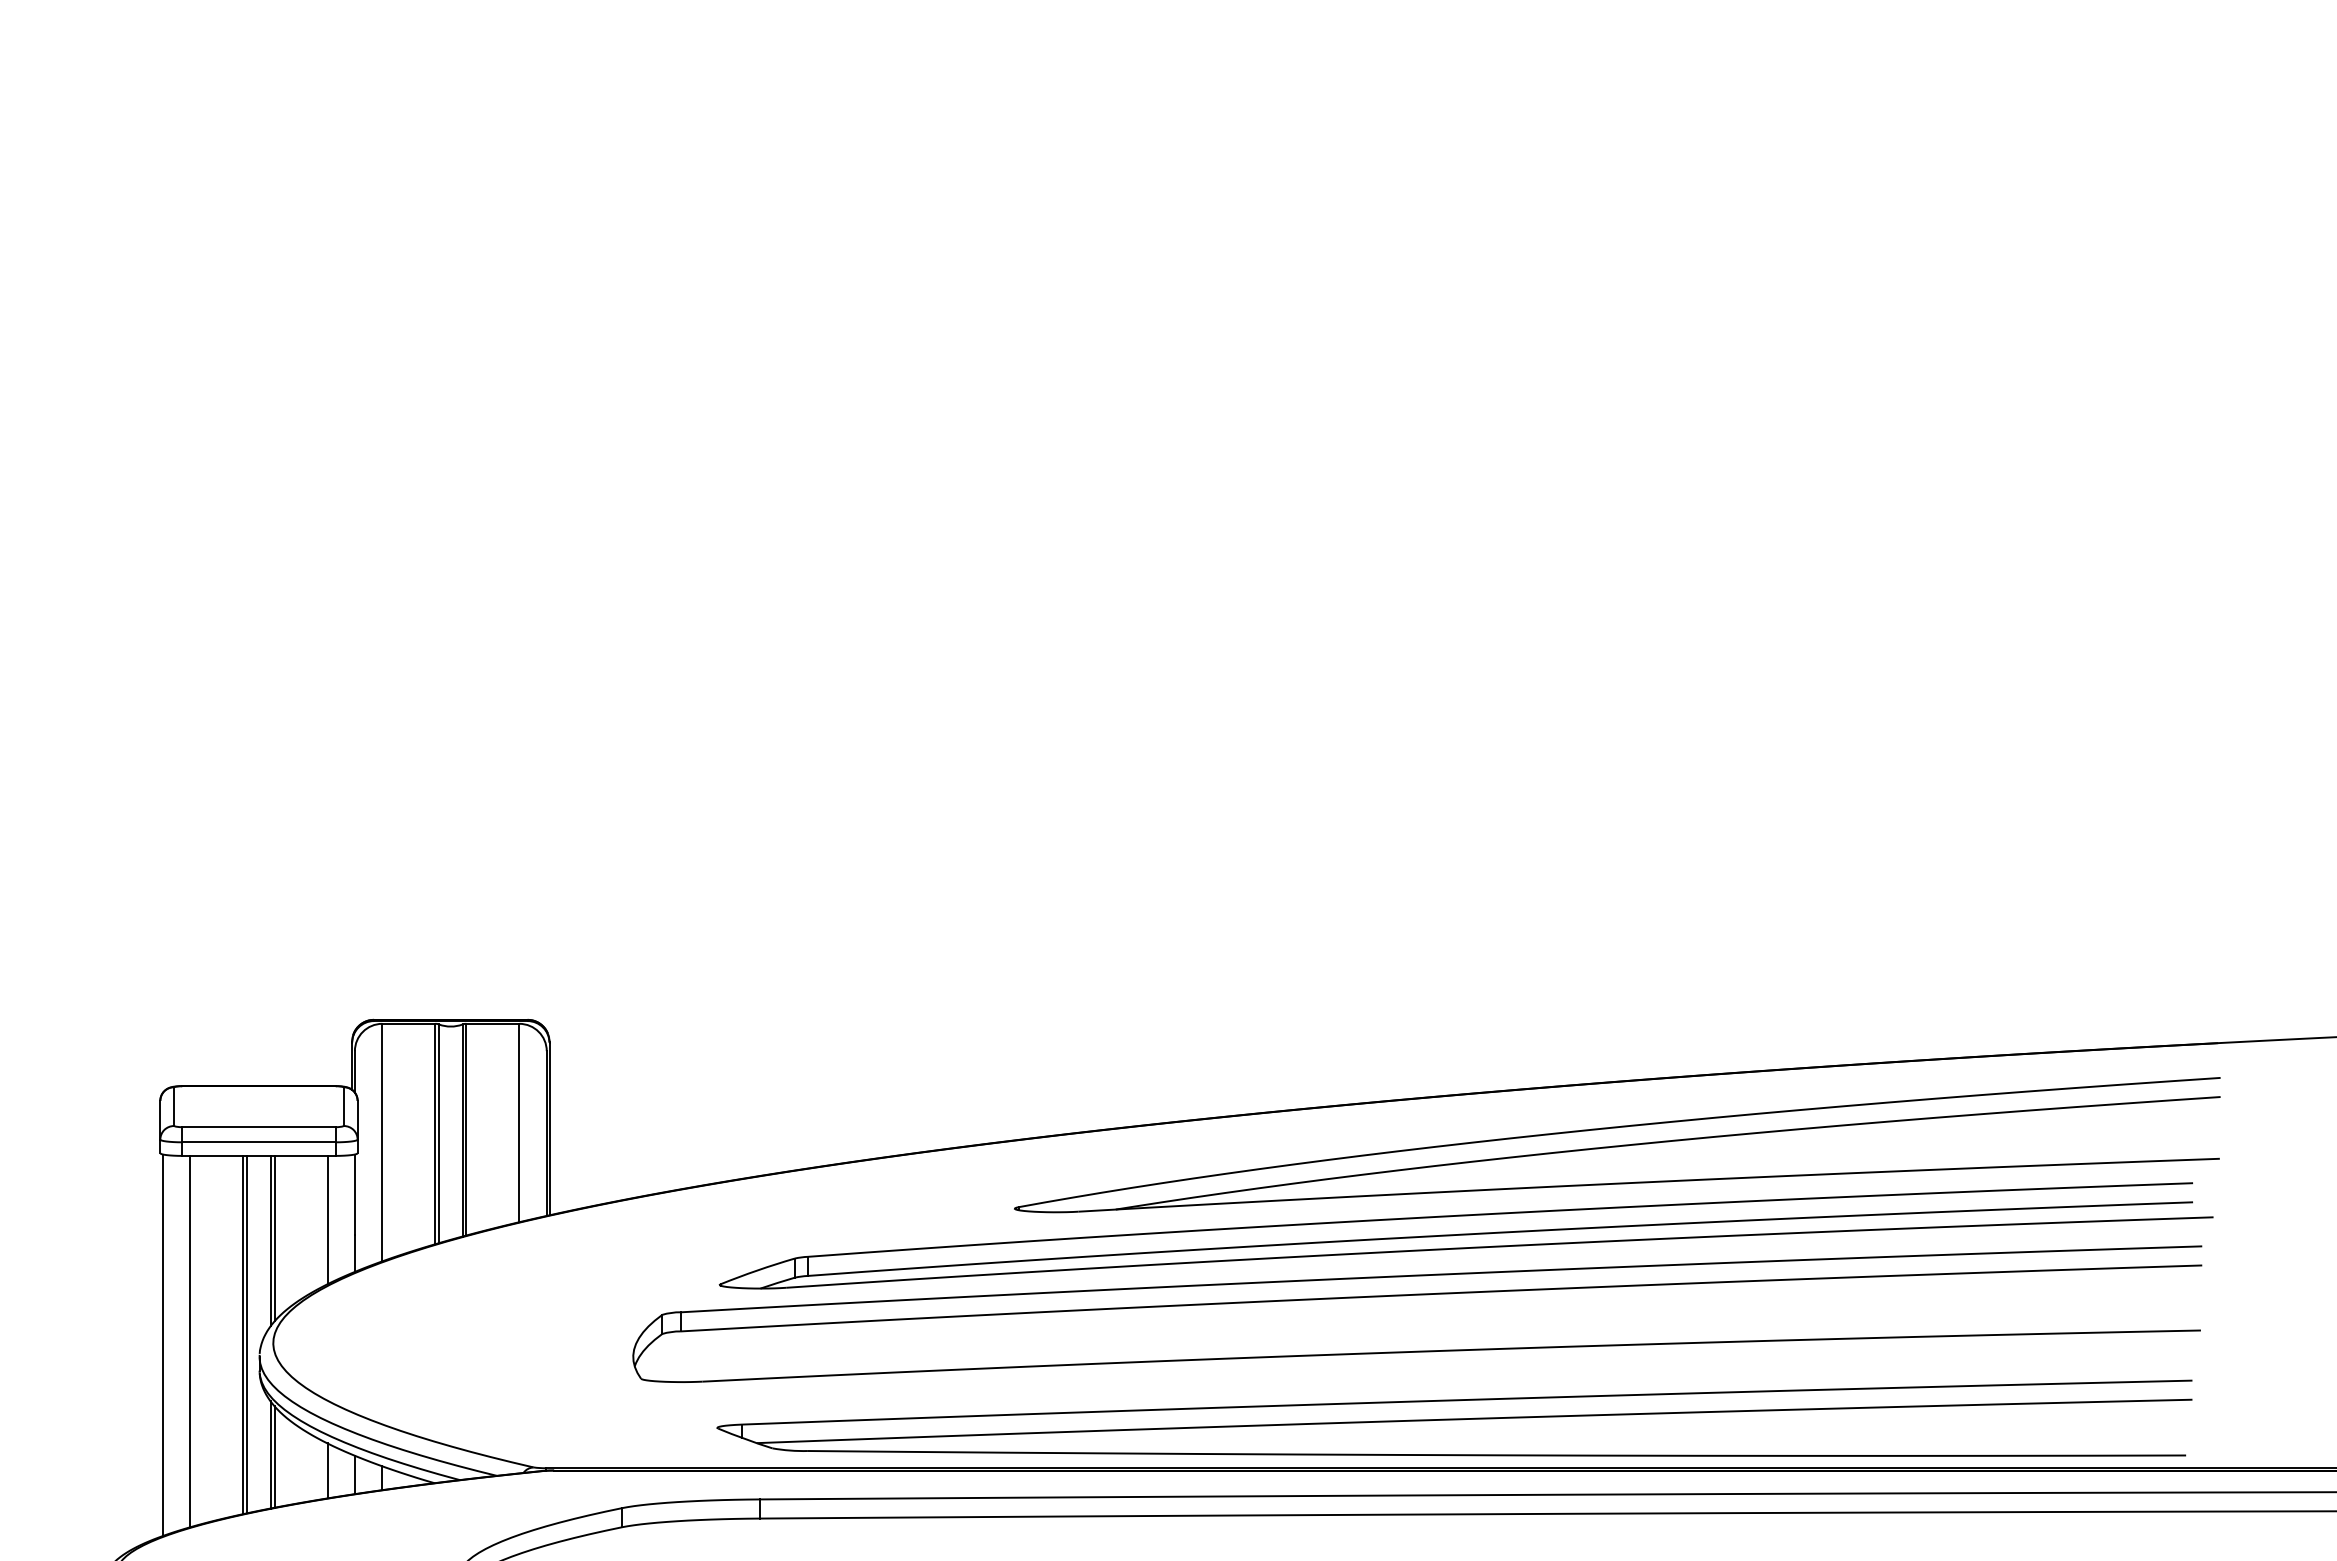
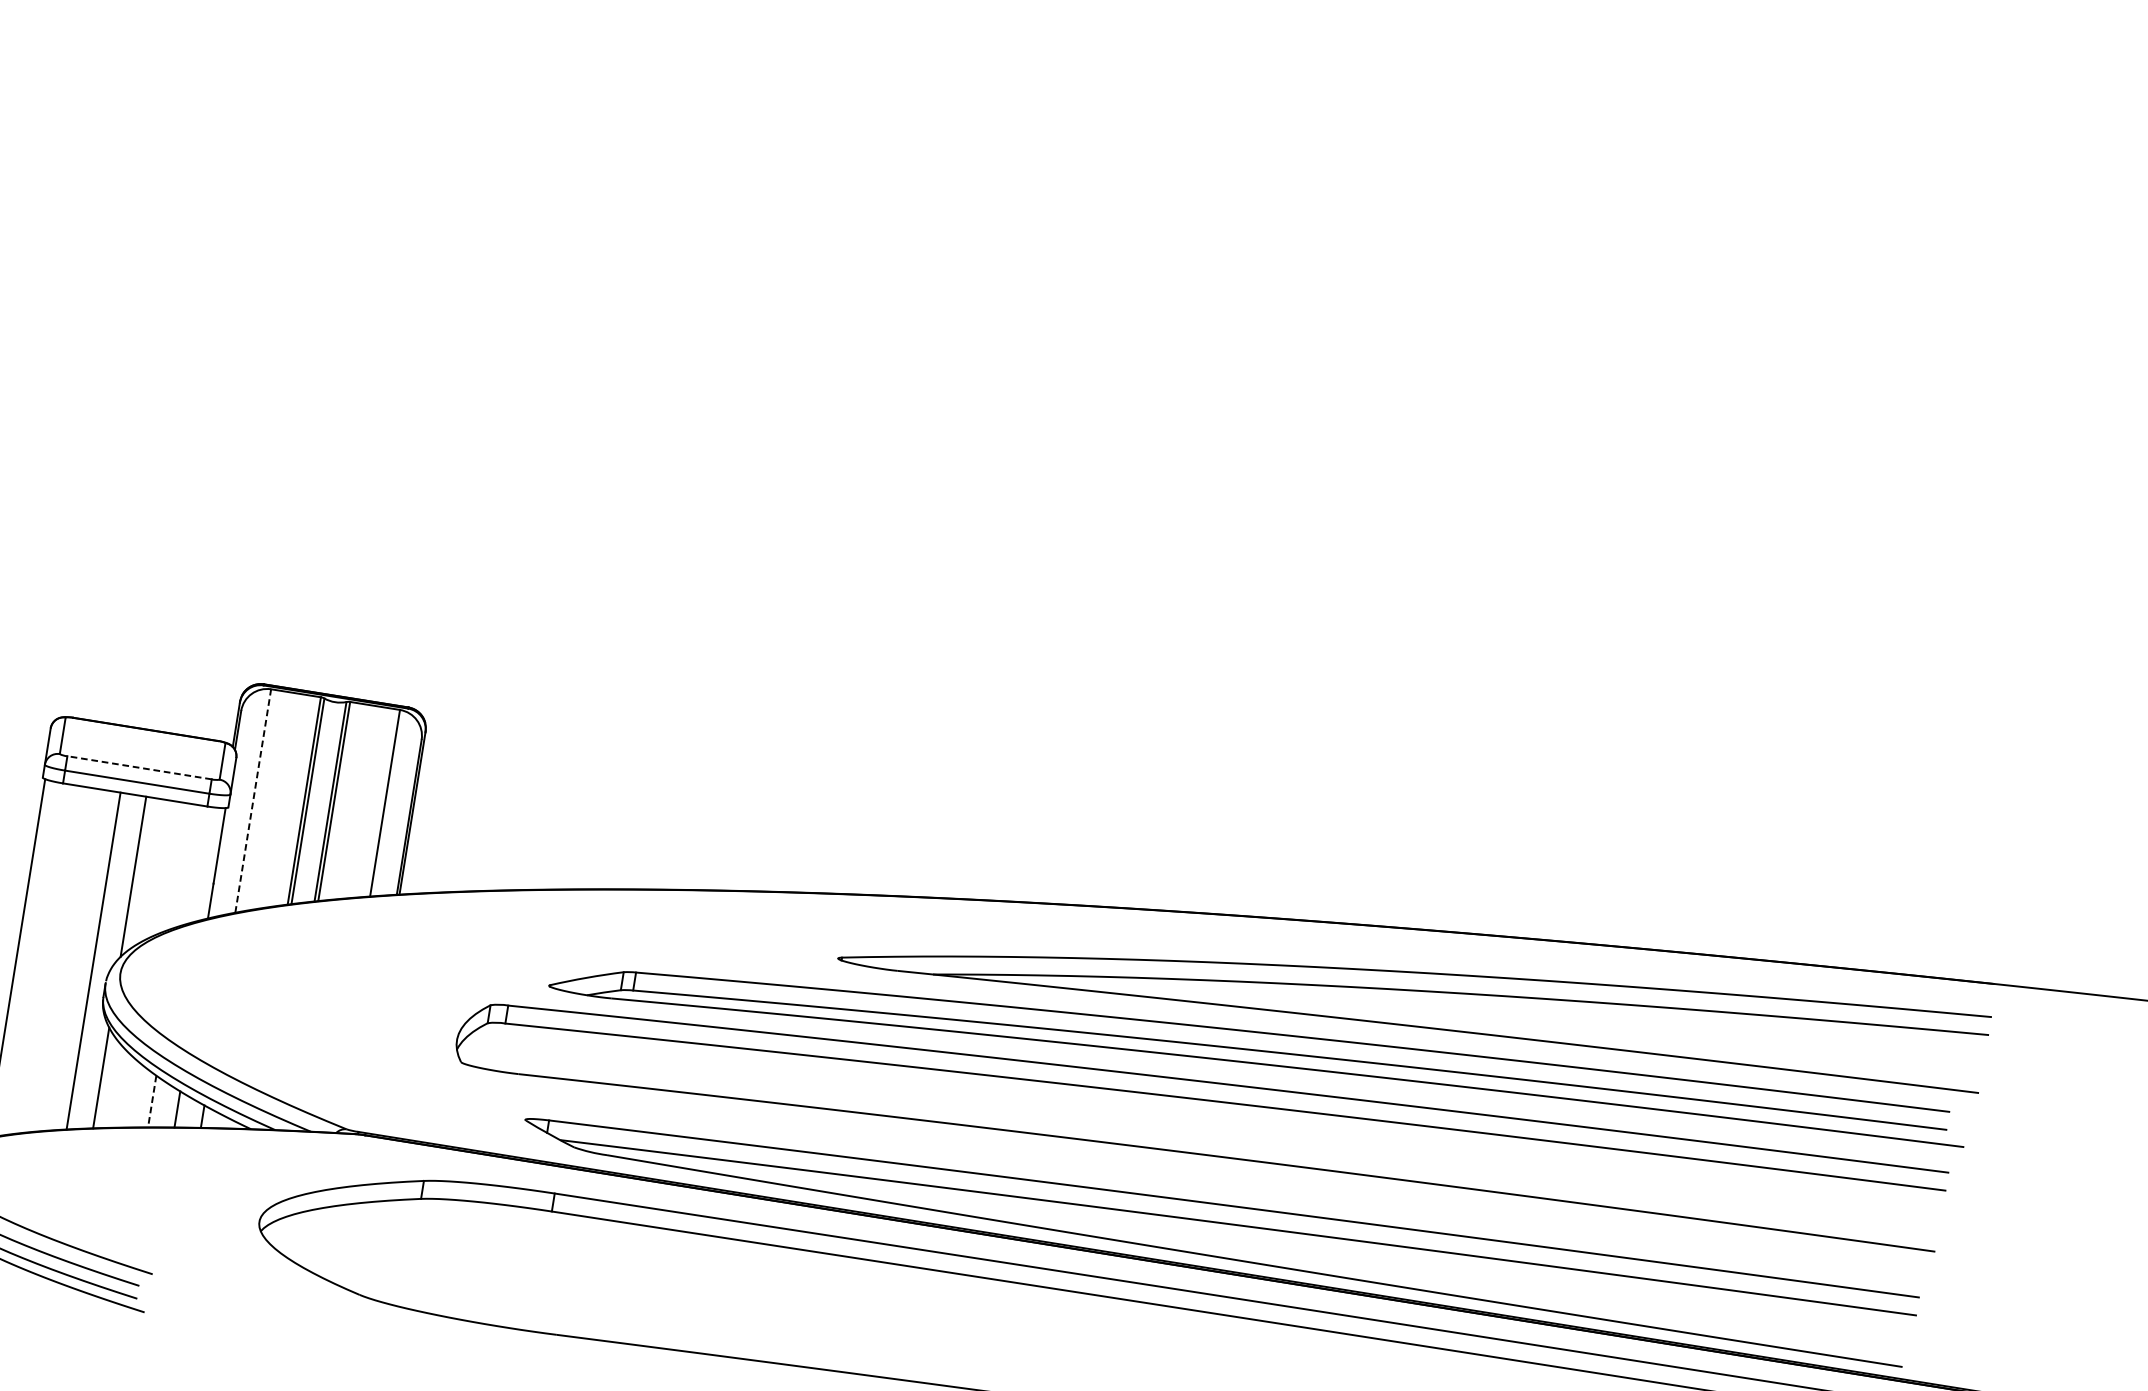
line: (258, 1127) -> (139, 768), solid -> dashed
line: (382, 1142) -> (253, 800), solid -> dashed
line: (327, 1219) -> (190, 865), removed
line: (274, 1238) -> (137, 874), removed
line: (247, 1334) -> (97, 961), removed
line: (190, 1341) -> (42, 959), removed
line: (274, 1456) -> (104, 1080), removed
line: (327, 1470) -> (152, 1101), solid -> dashed

